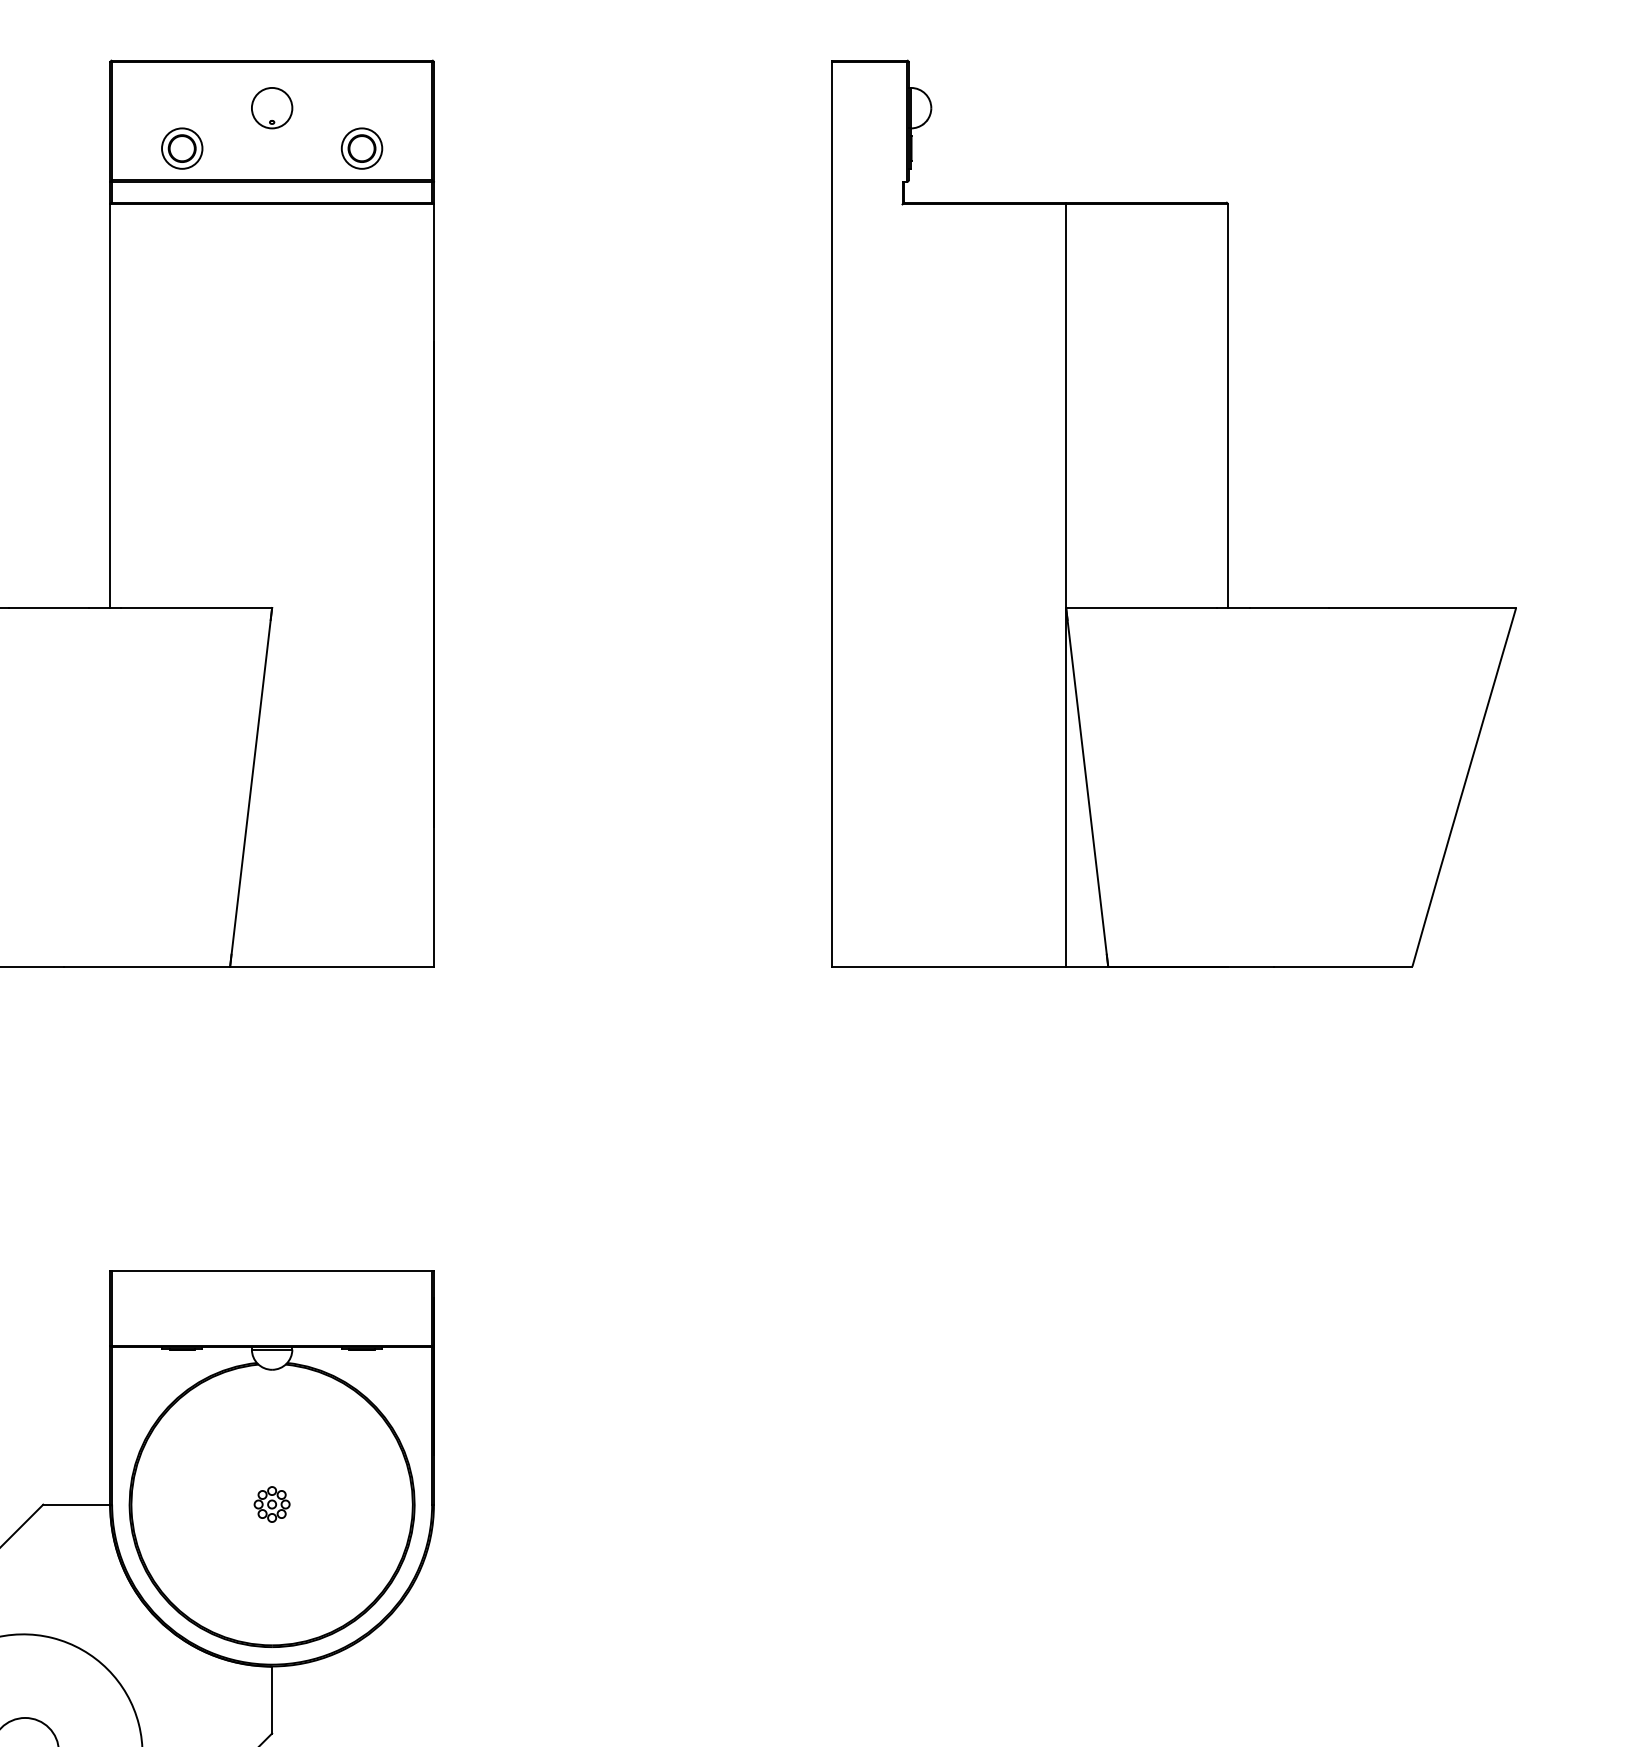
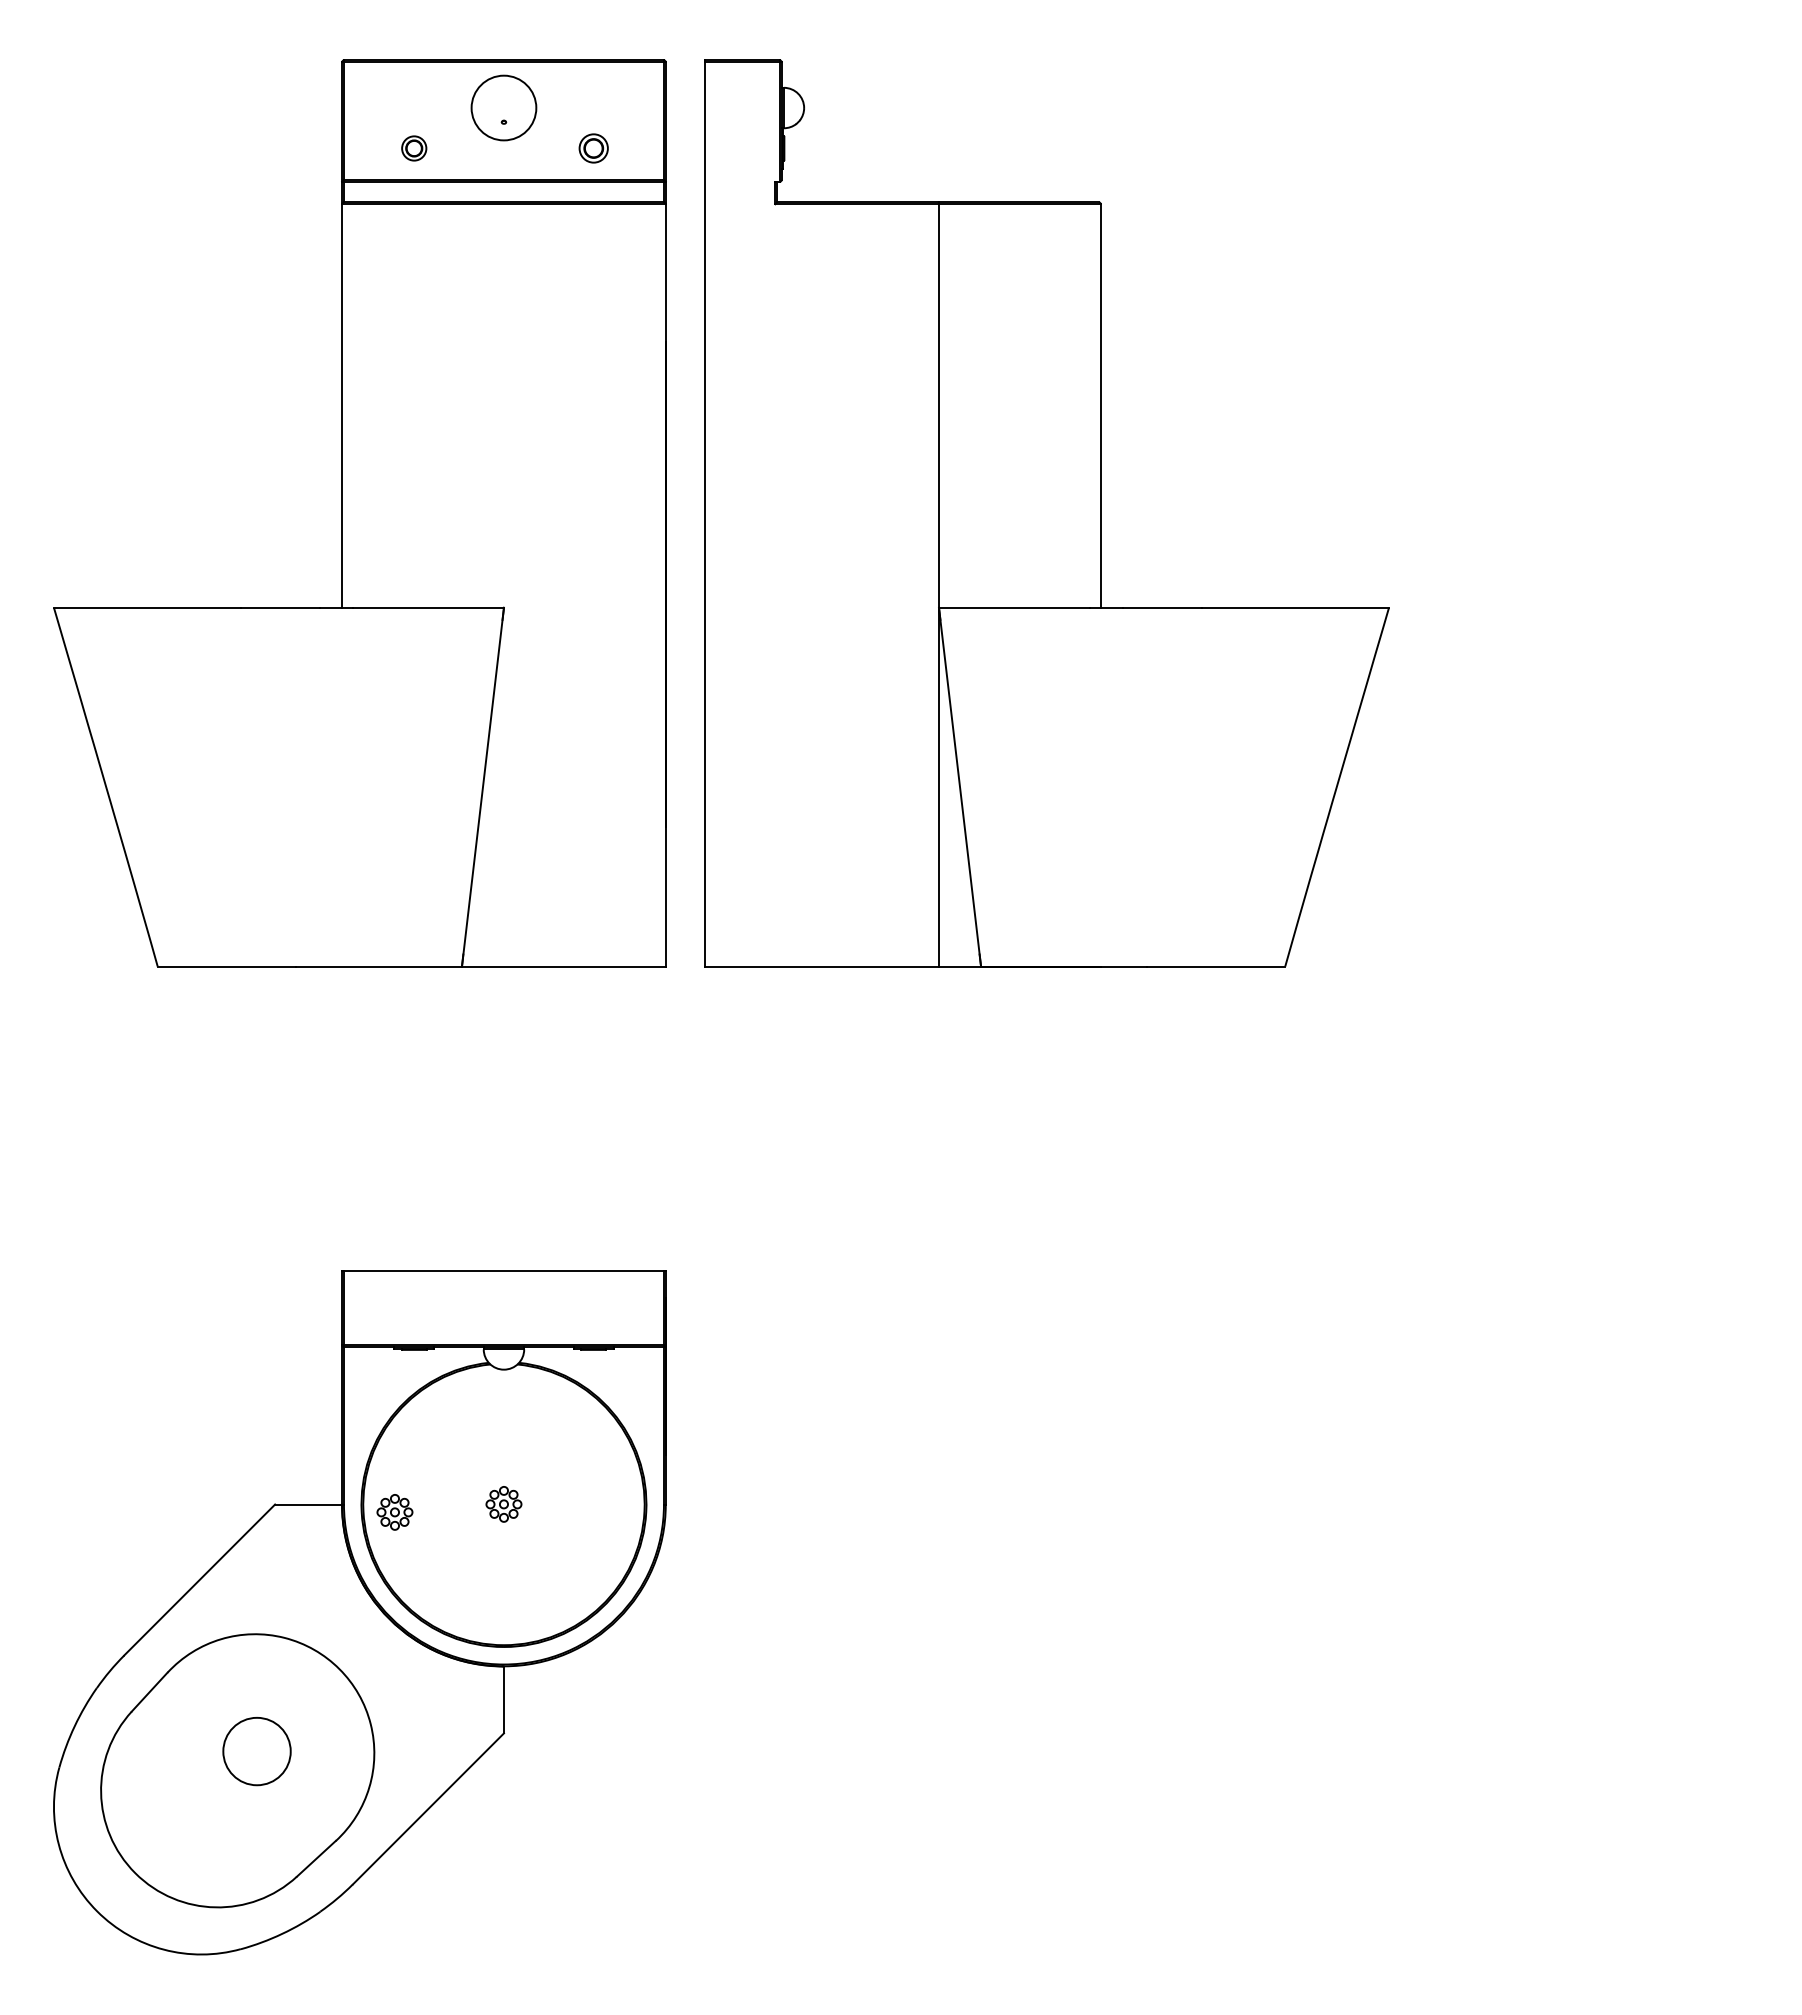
circle: (271, 107) -> (503, 107), size x1.6
part: (182, 148) -> (414, 148), size x0.6
part: (361, 148) -> (593, 148), size x0.7
part: (1173, 513) -> (1046, 513), moved
part: (162, 1512) -> (394, 1512), added

